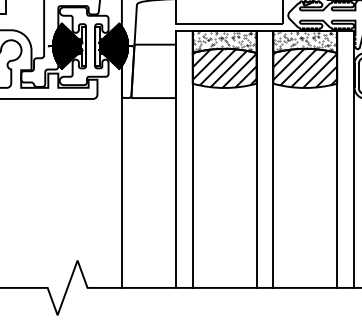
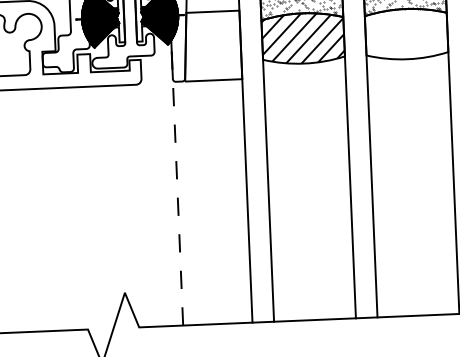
hatch: (305, 67) -> (406, 32), removed
line: (121, 177) -> (176, 183), solid -> dashed

